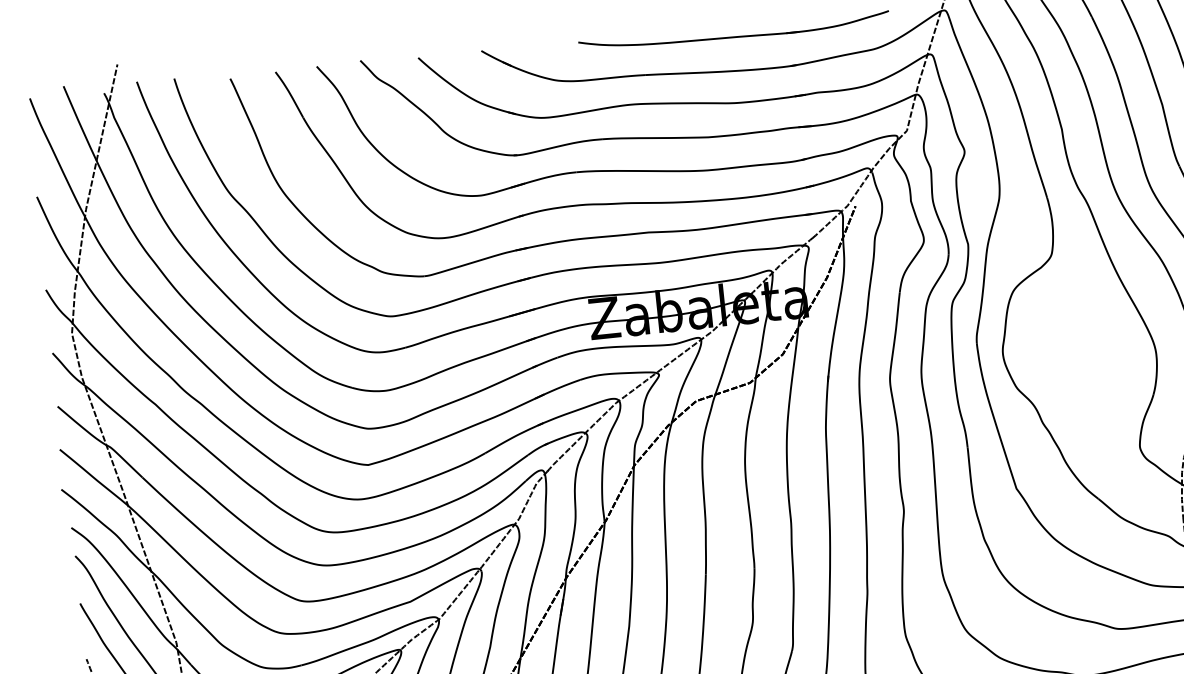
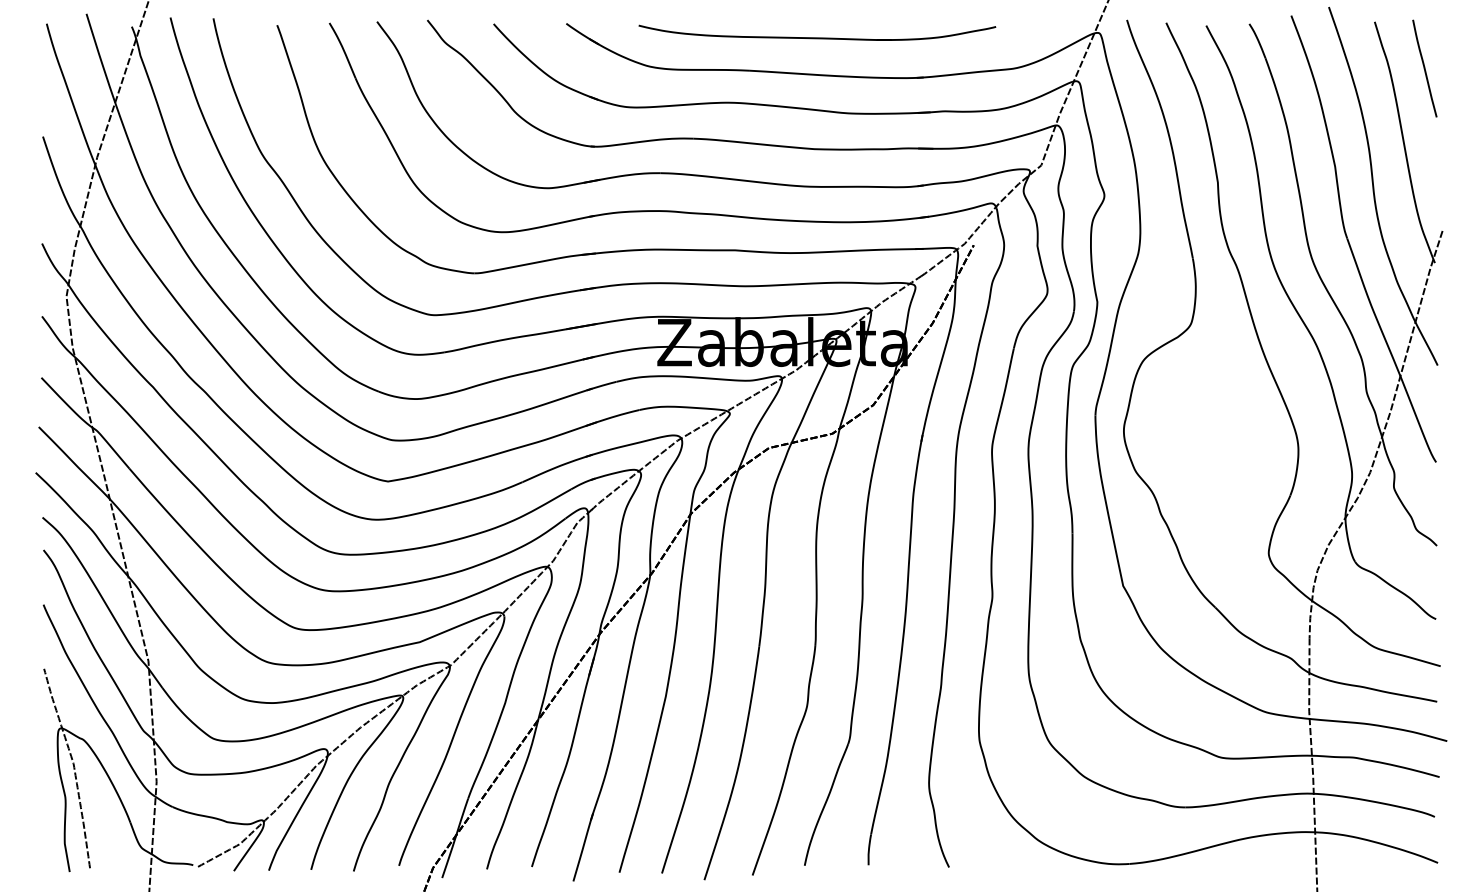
part: (734, 32) -> (817, 32), moved

